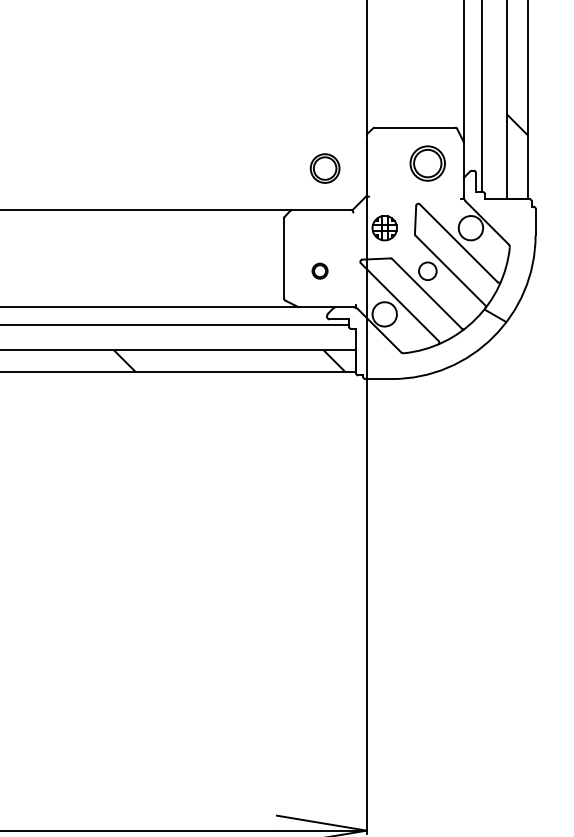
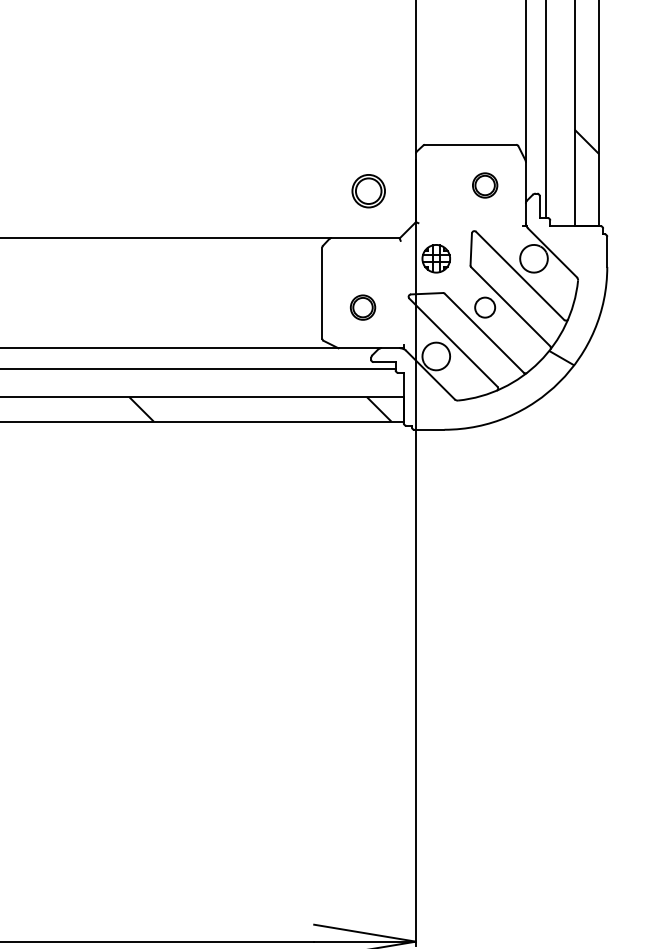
part: (427, 163) -> (484, 185), size x0.62
part: (319, 270) -> (362, 306), size x1.43

